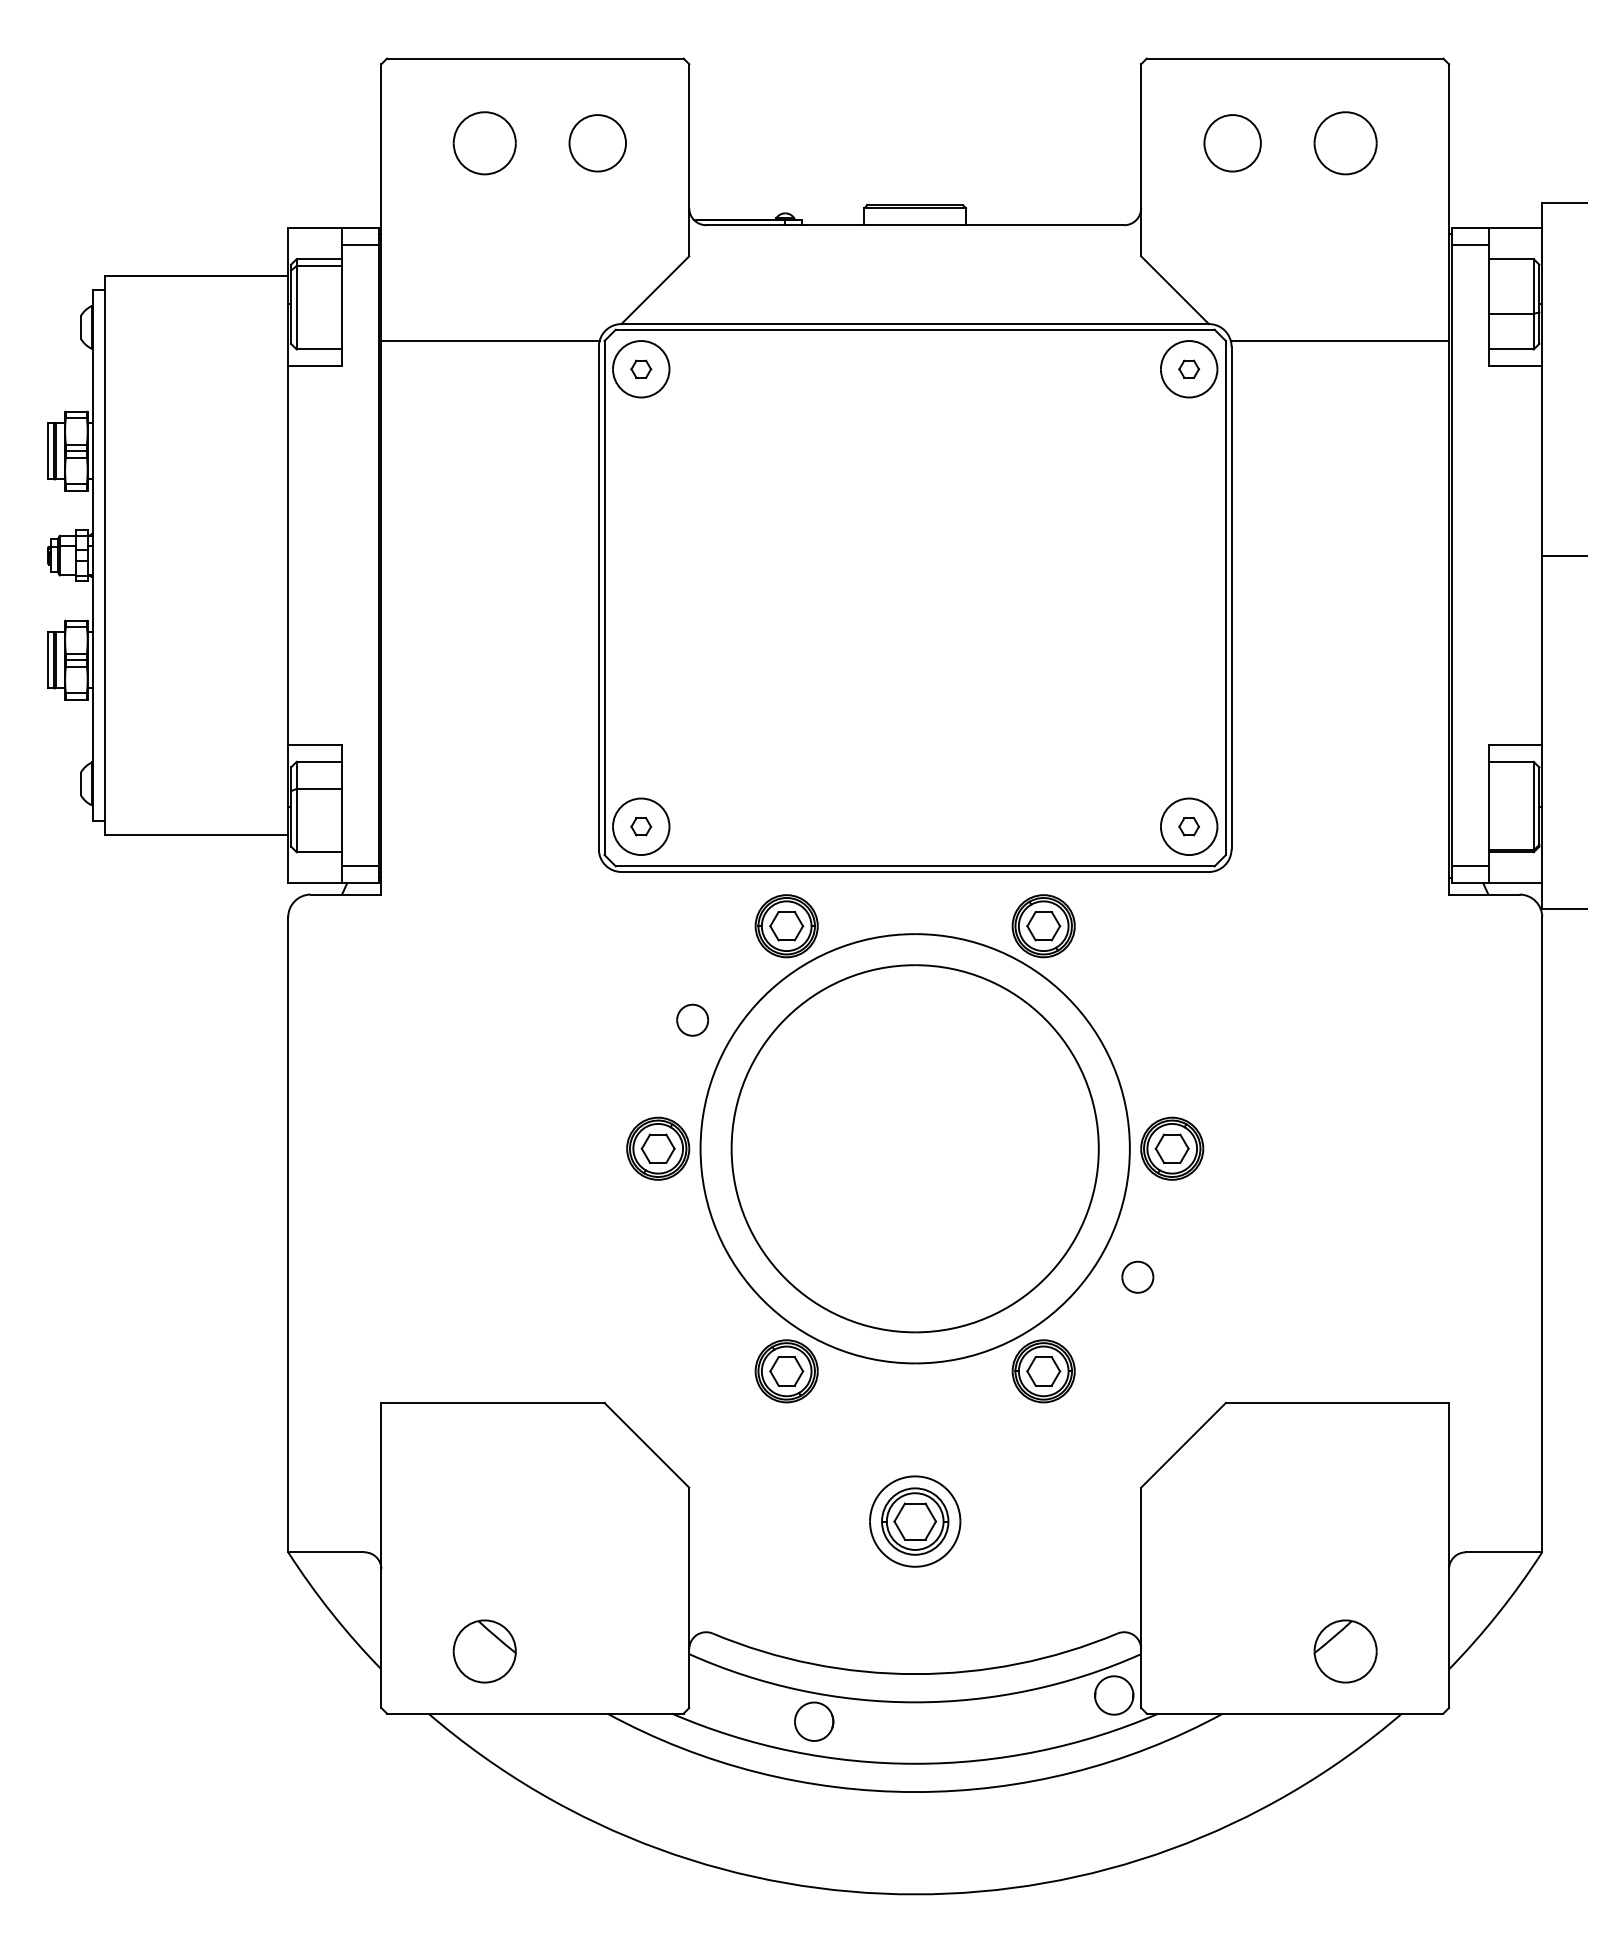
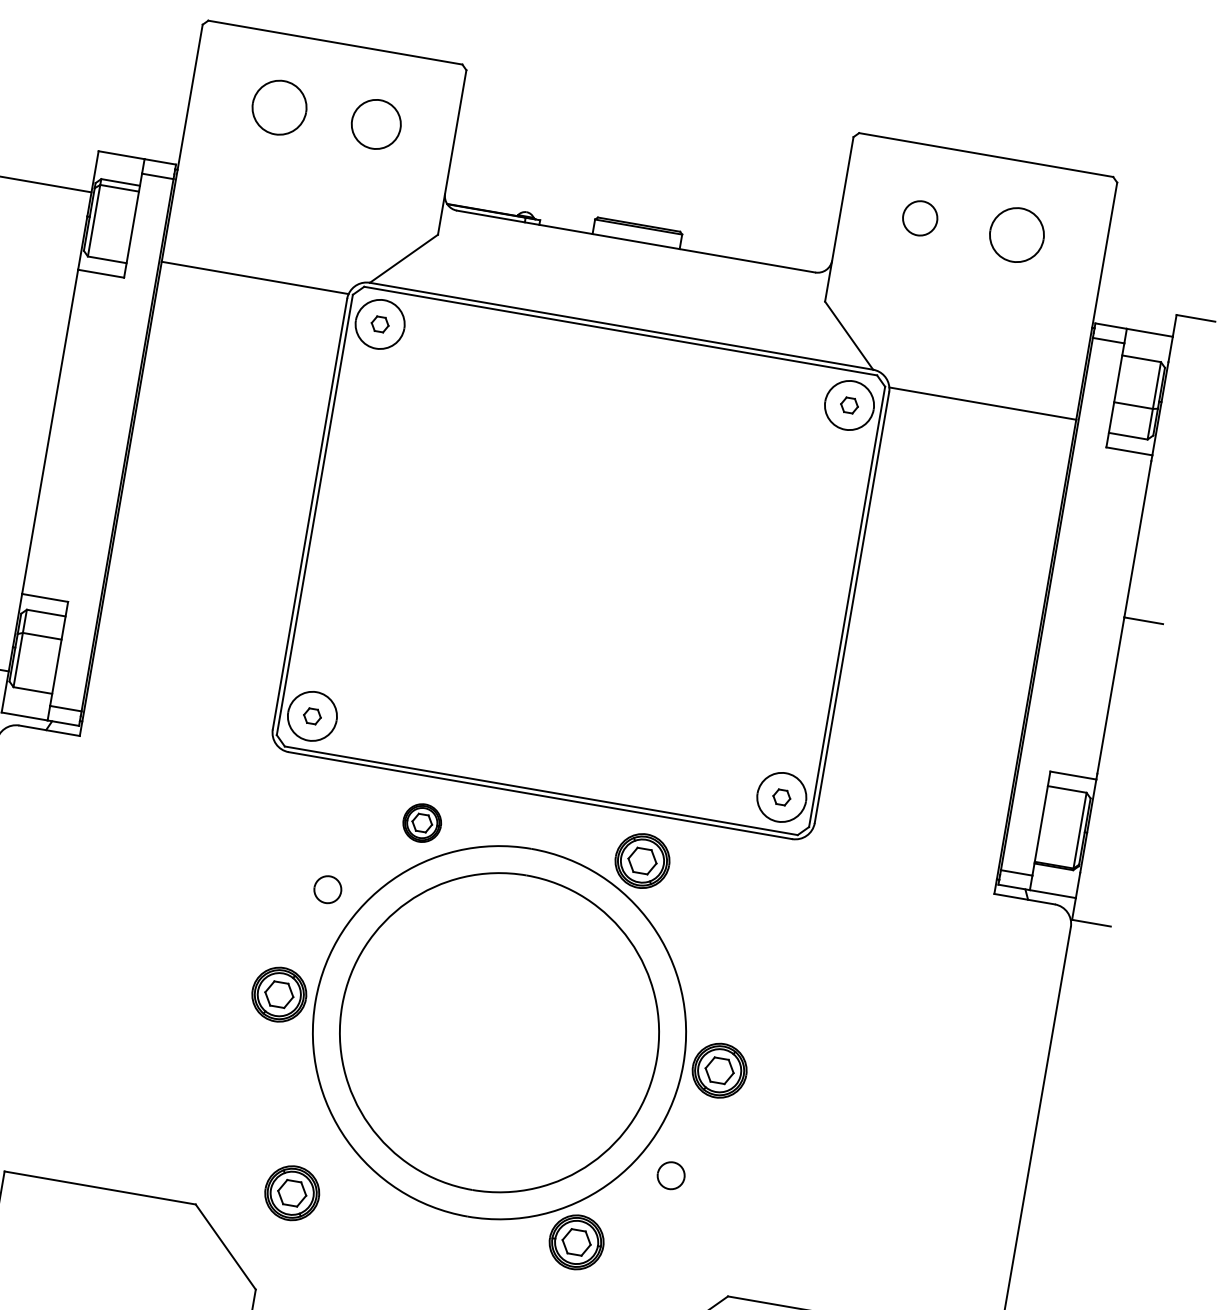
circle: (1232, 143) -> (920, 218), size x0.7
part: (786, 926) -> (422, 823), size x0.7
part: (786, 1371) -> (292, 1193), moved

